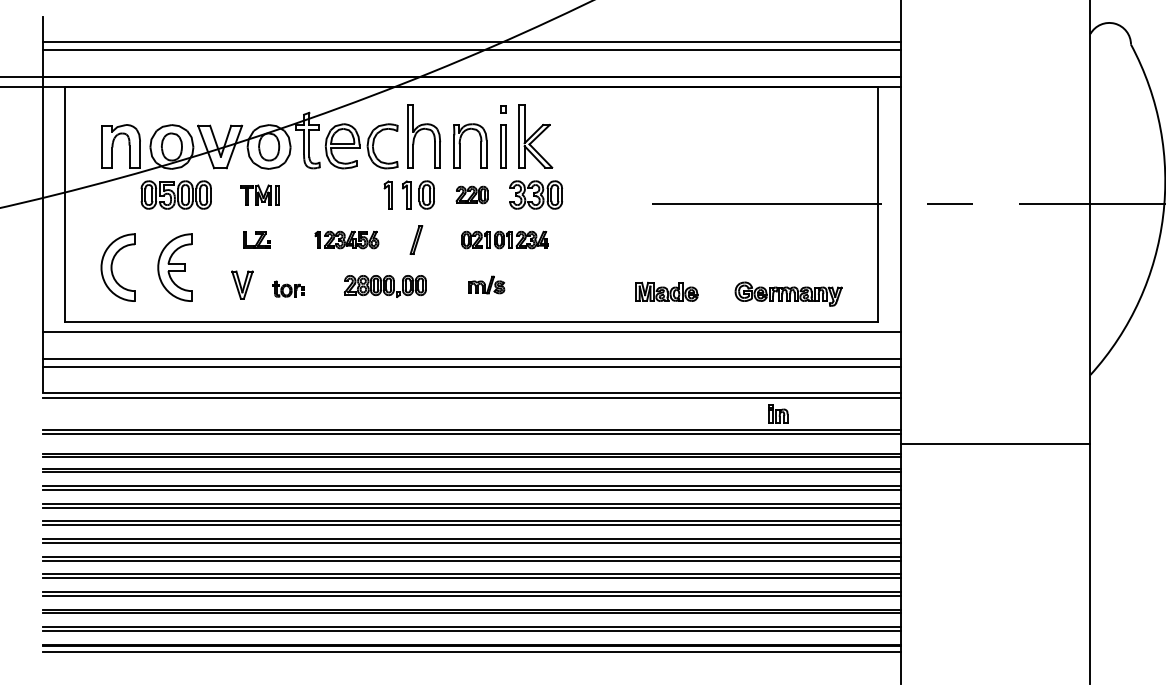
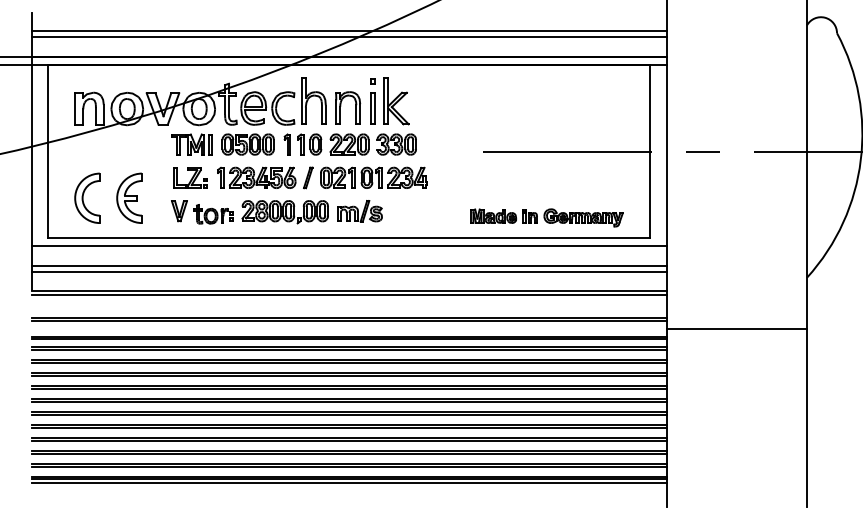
part: (175, 194) -> (247, 144), moved
part: (259, 194) -> (192, 144), size x1.43
part: (471, 194) -> (348, 144), size x1.67
part: (346, 239) -> (256, 177), size x1.67
part: (504, 239) -> (373, 177), size x1.67
part: (256, 240) -> (189, 178), size x1.67
part: (486, 284) -> (360, 210), size x1.67
part: (385, 286) -> (285, 212), size x1.43
part: (288, 288) -> (213, 213), size x1.67
part: (778, 413) -> (530, 215), moved

